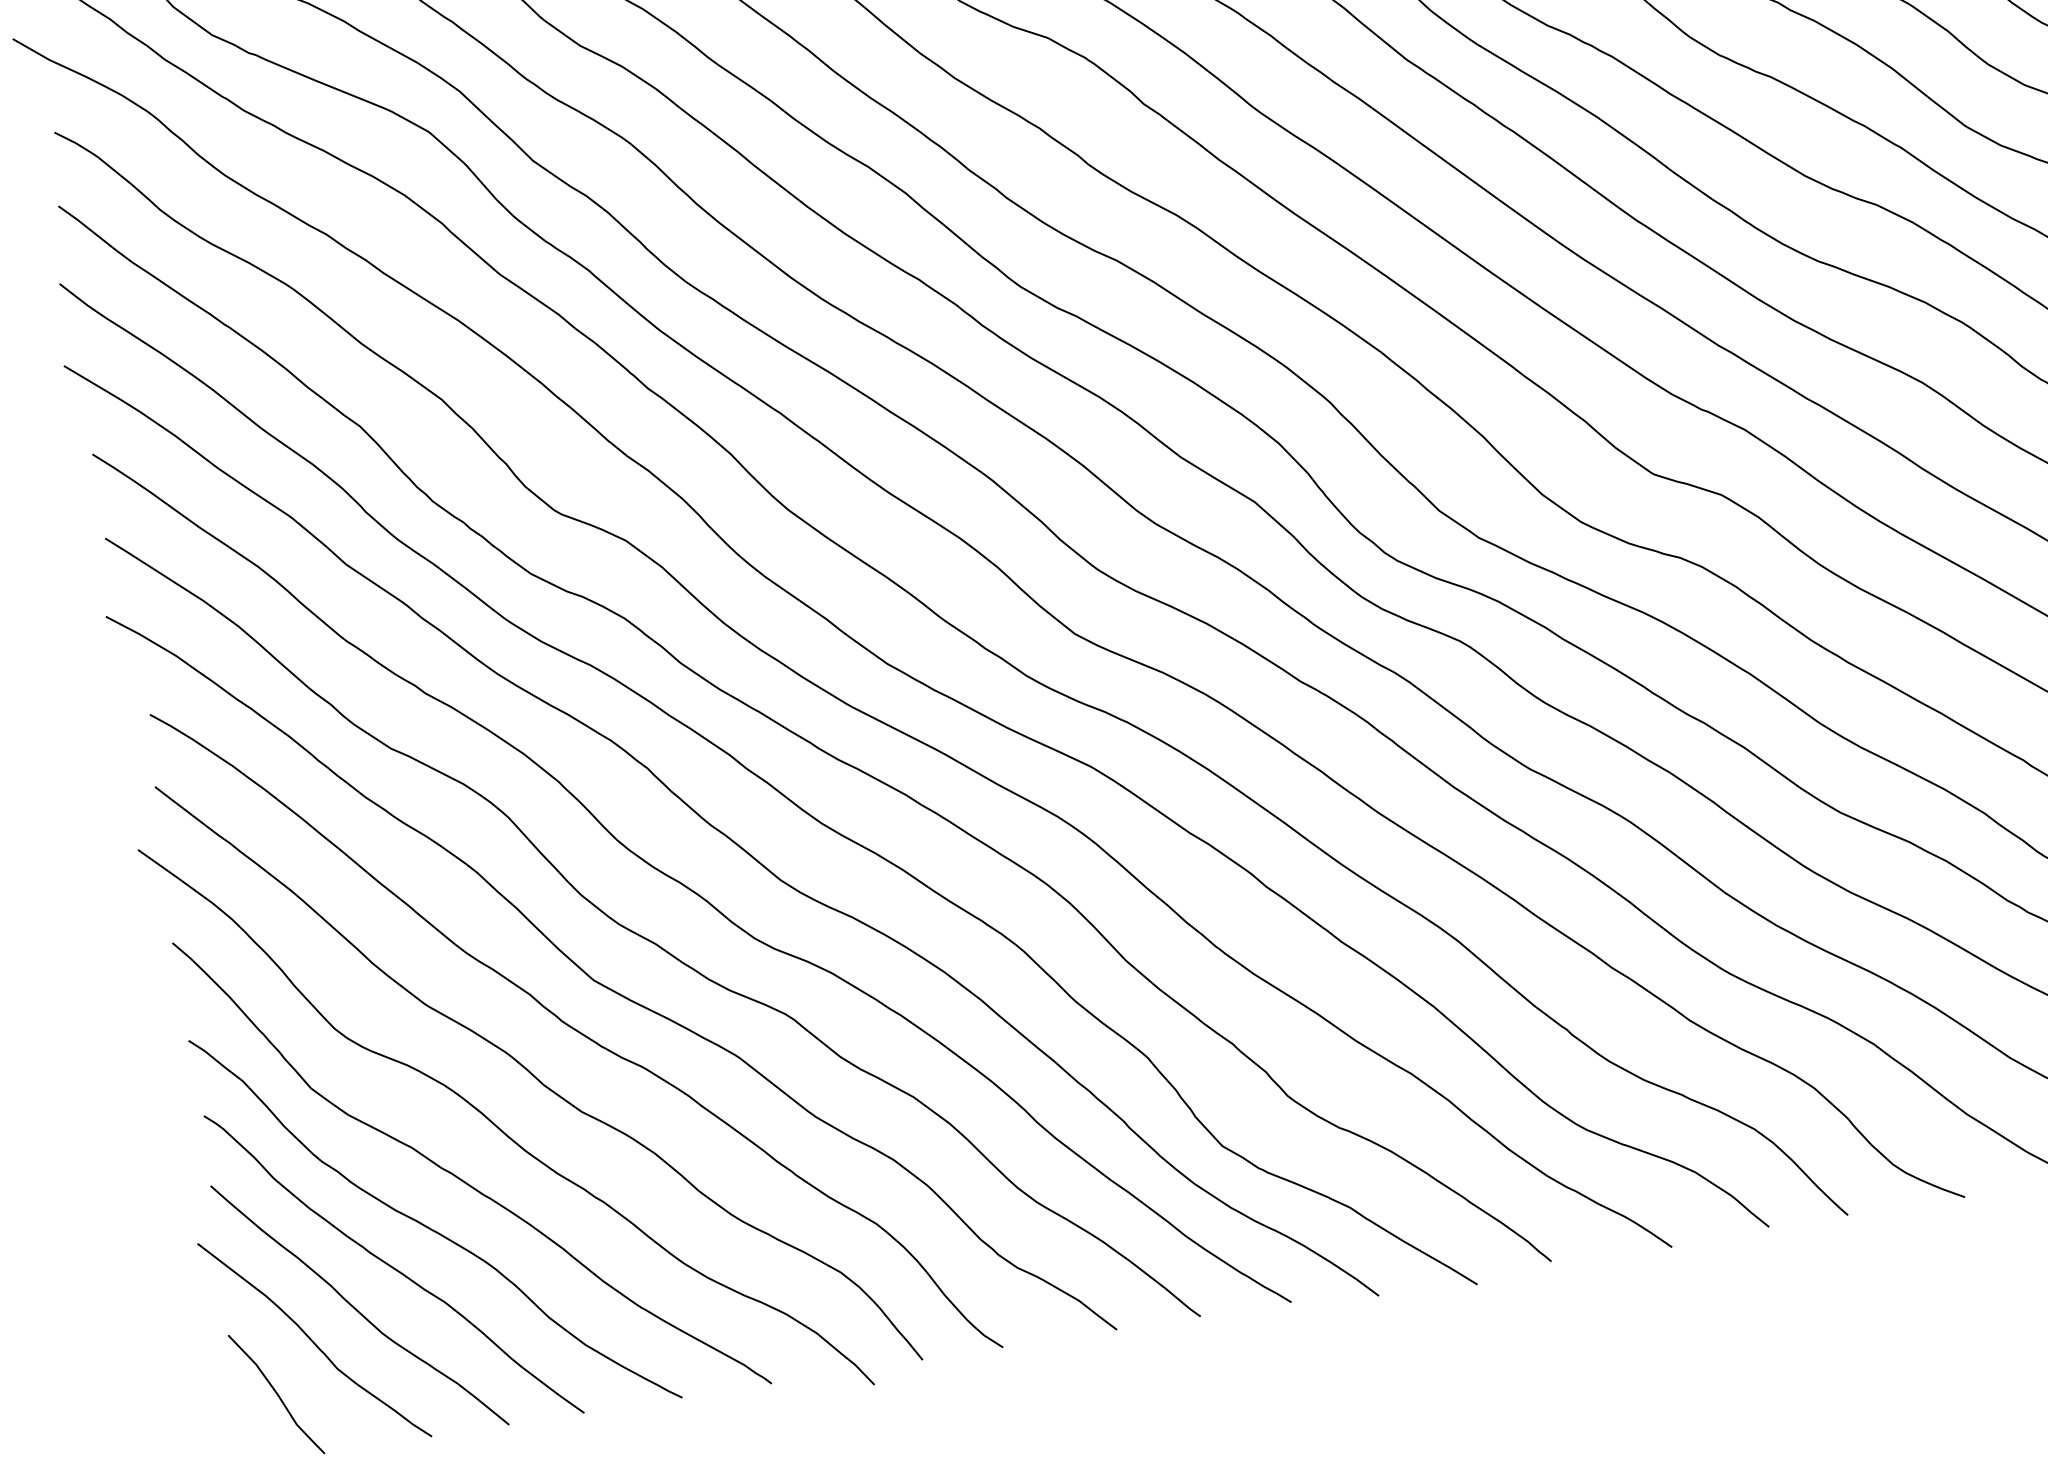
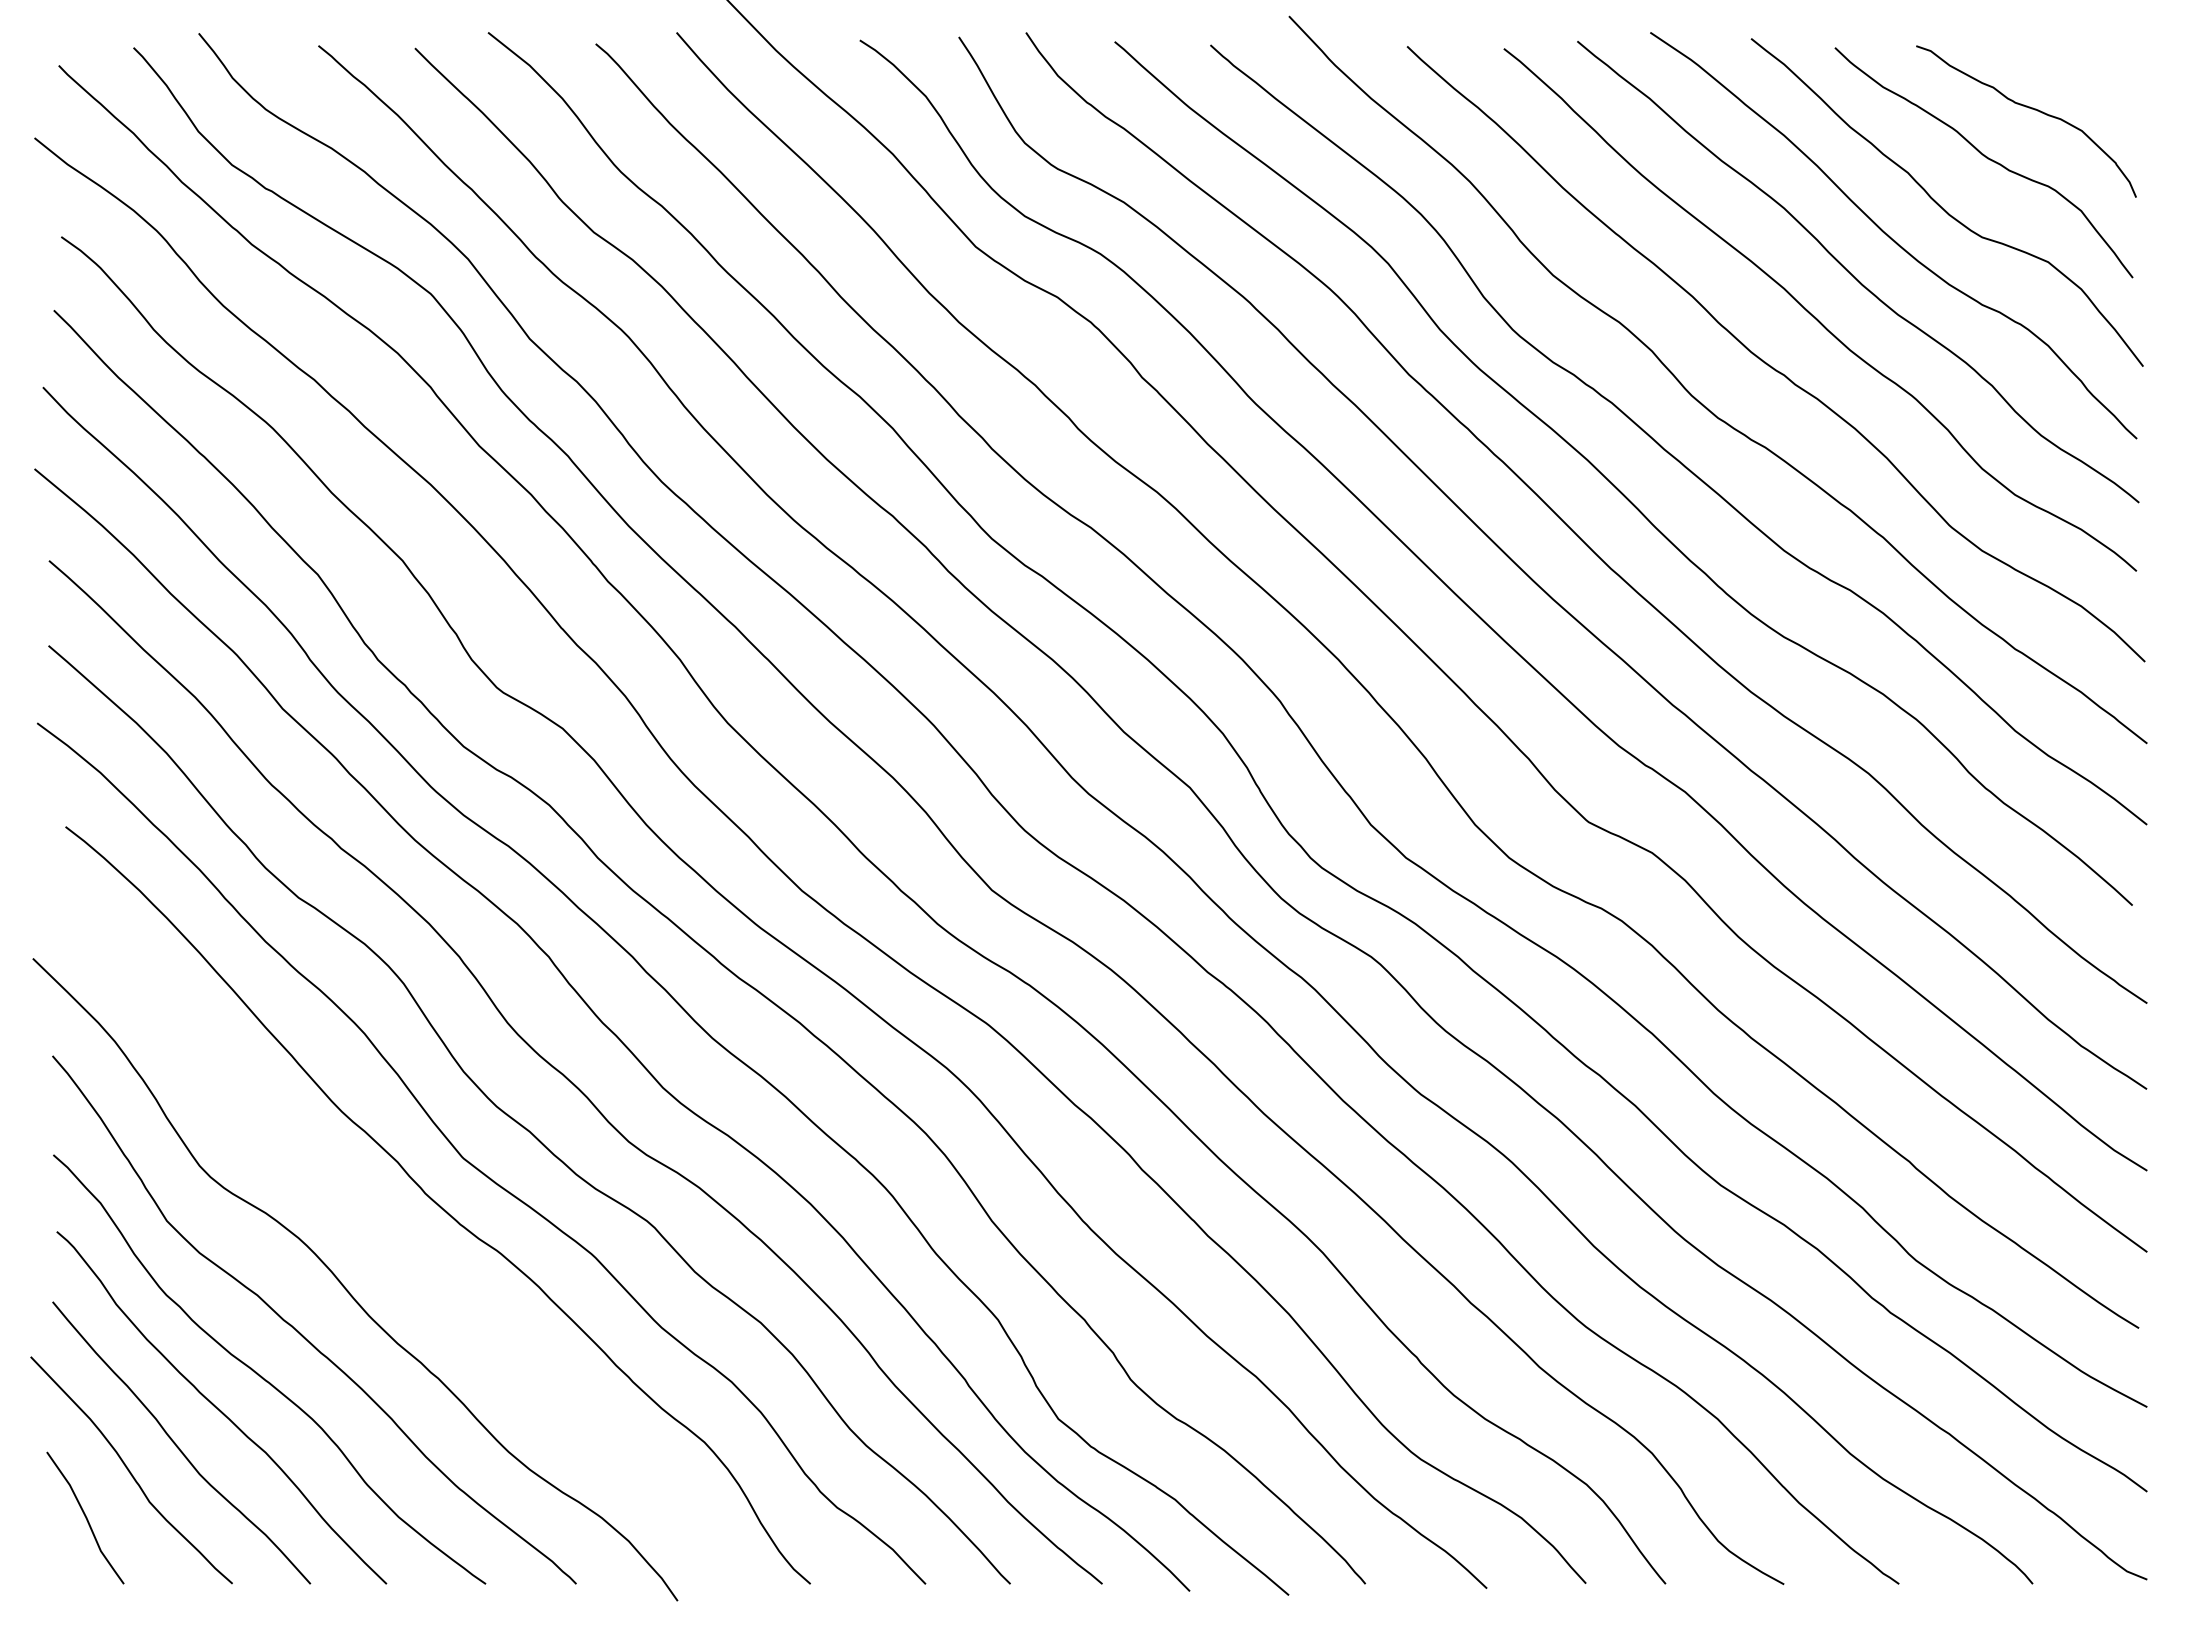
curve: (536, 1076) -> (391, 1244), removed

